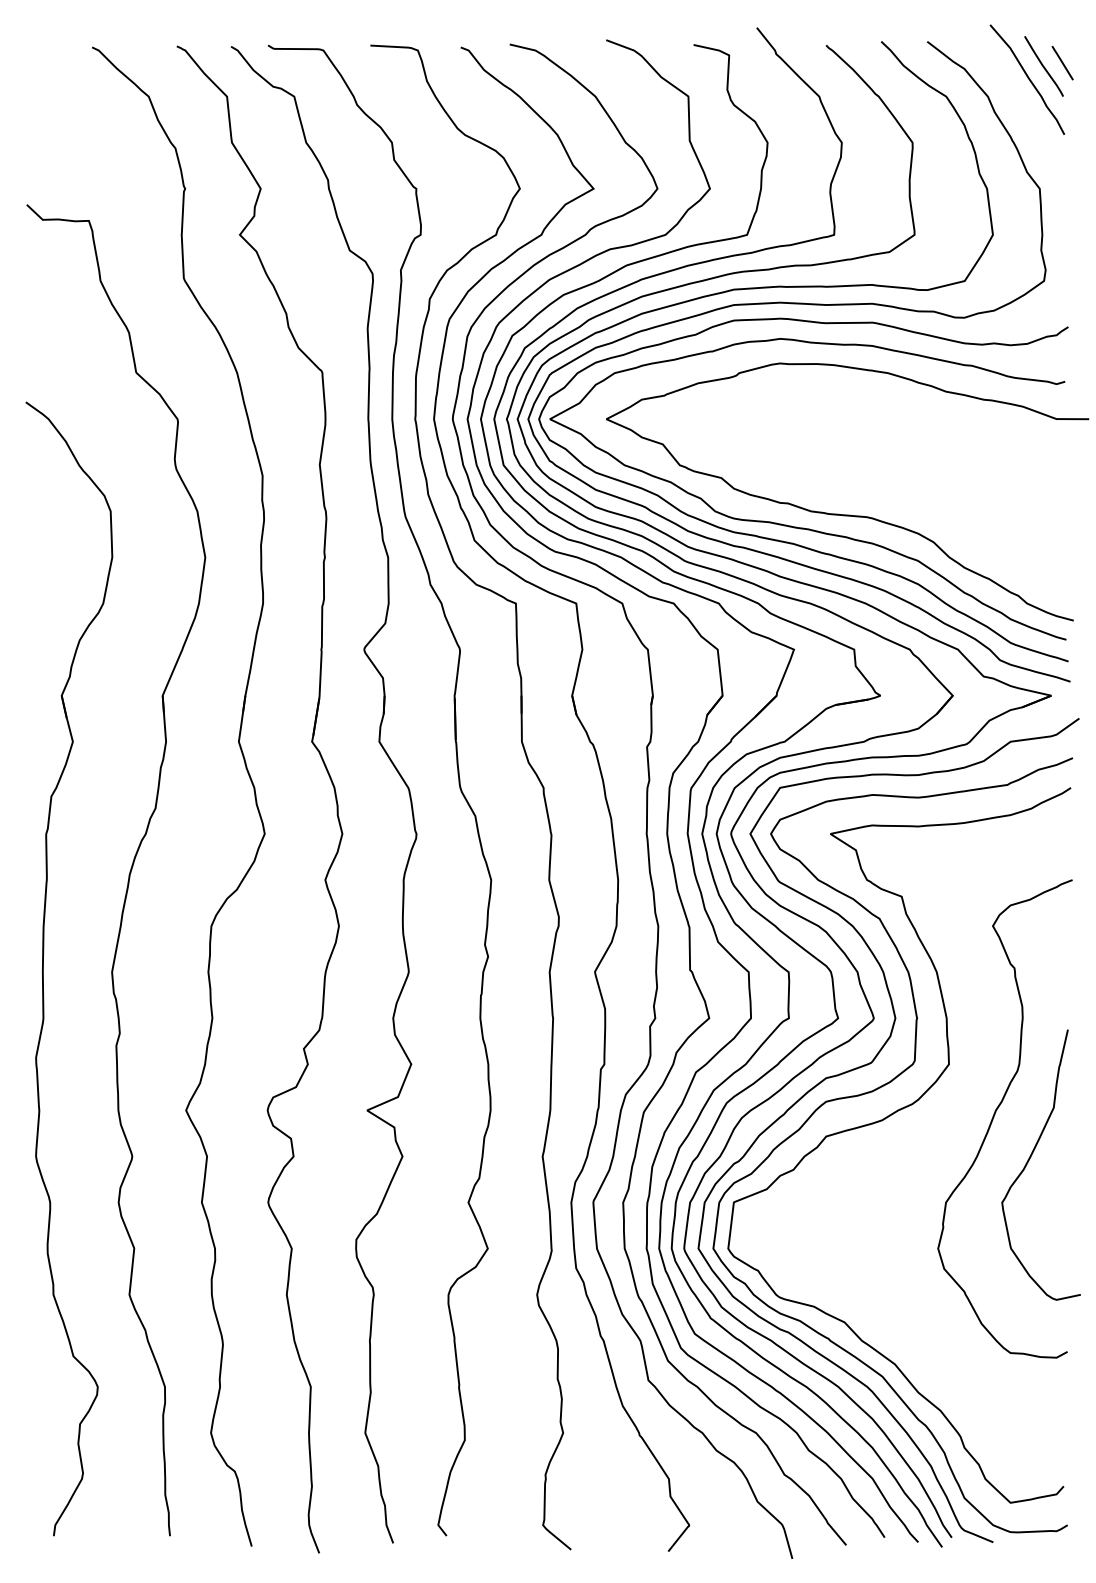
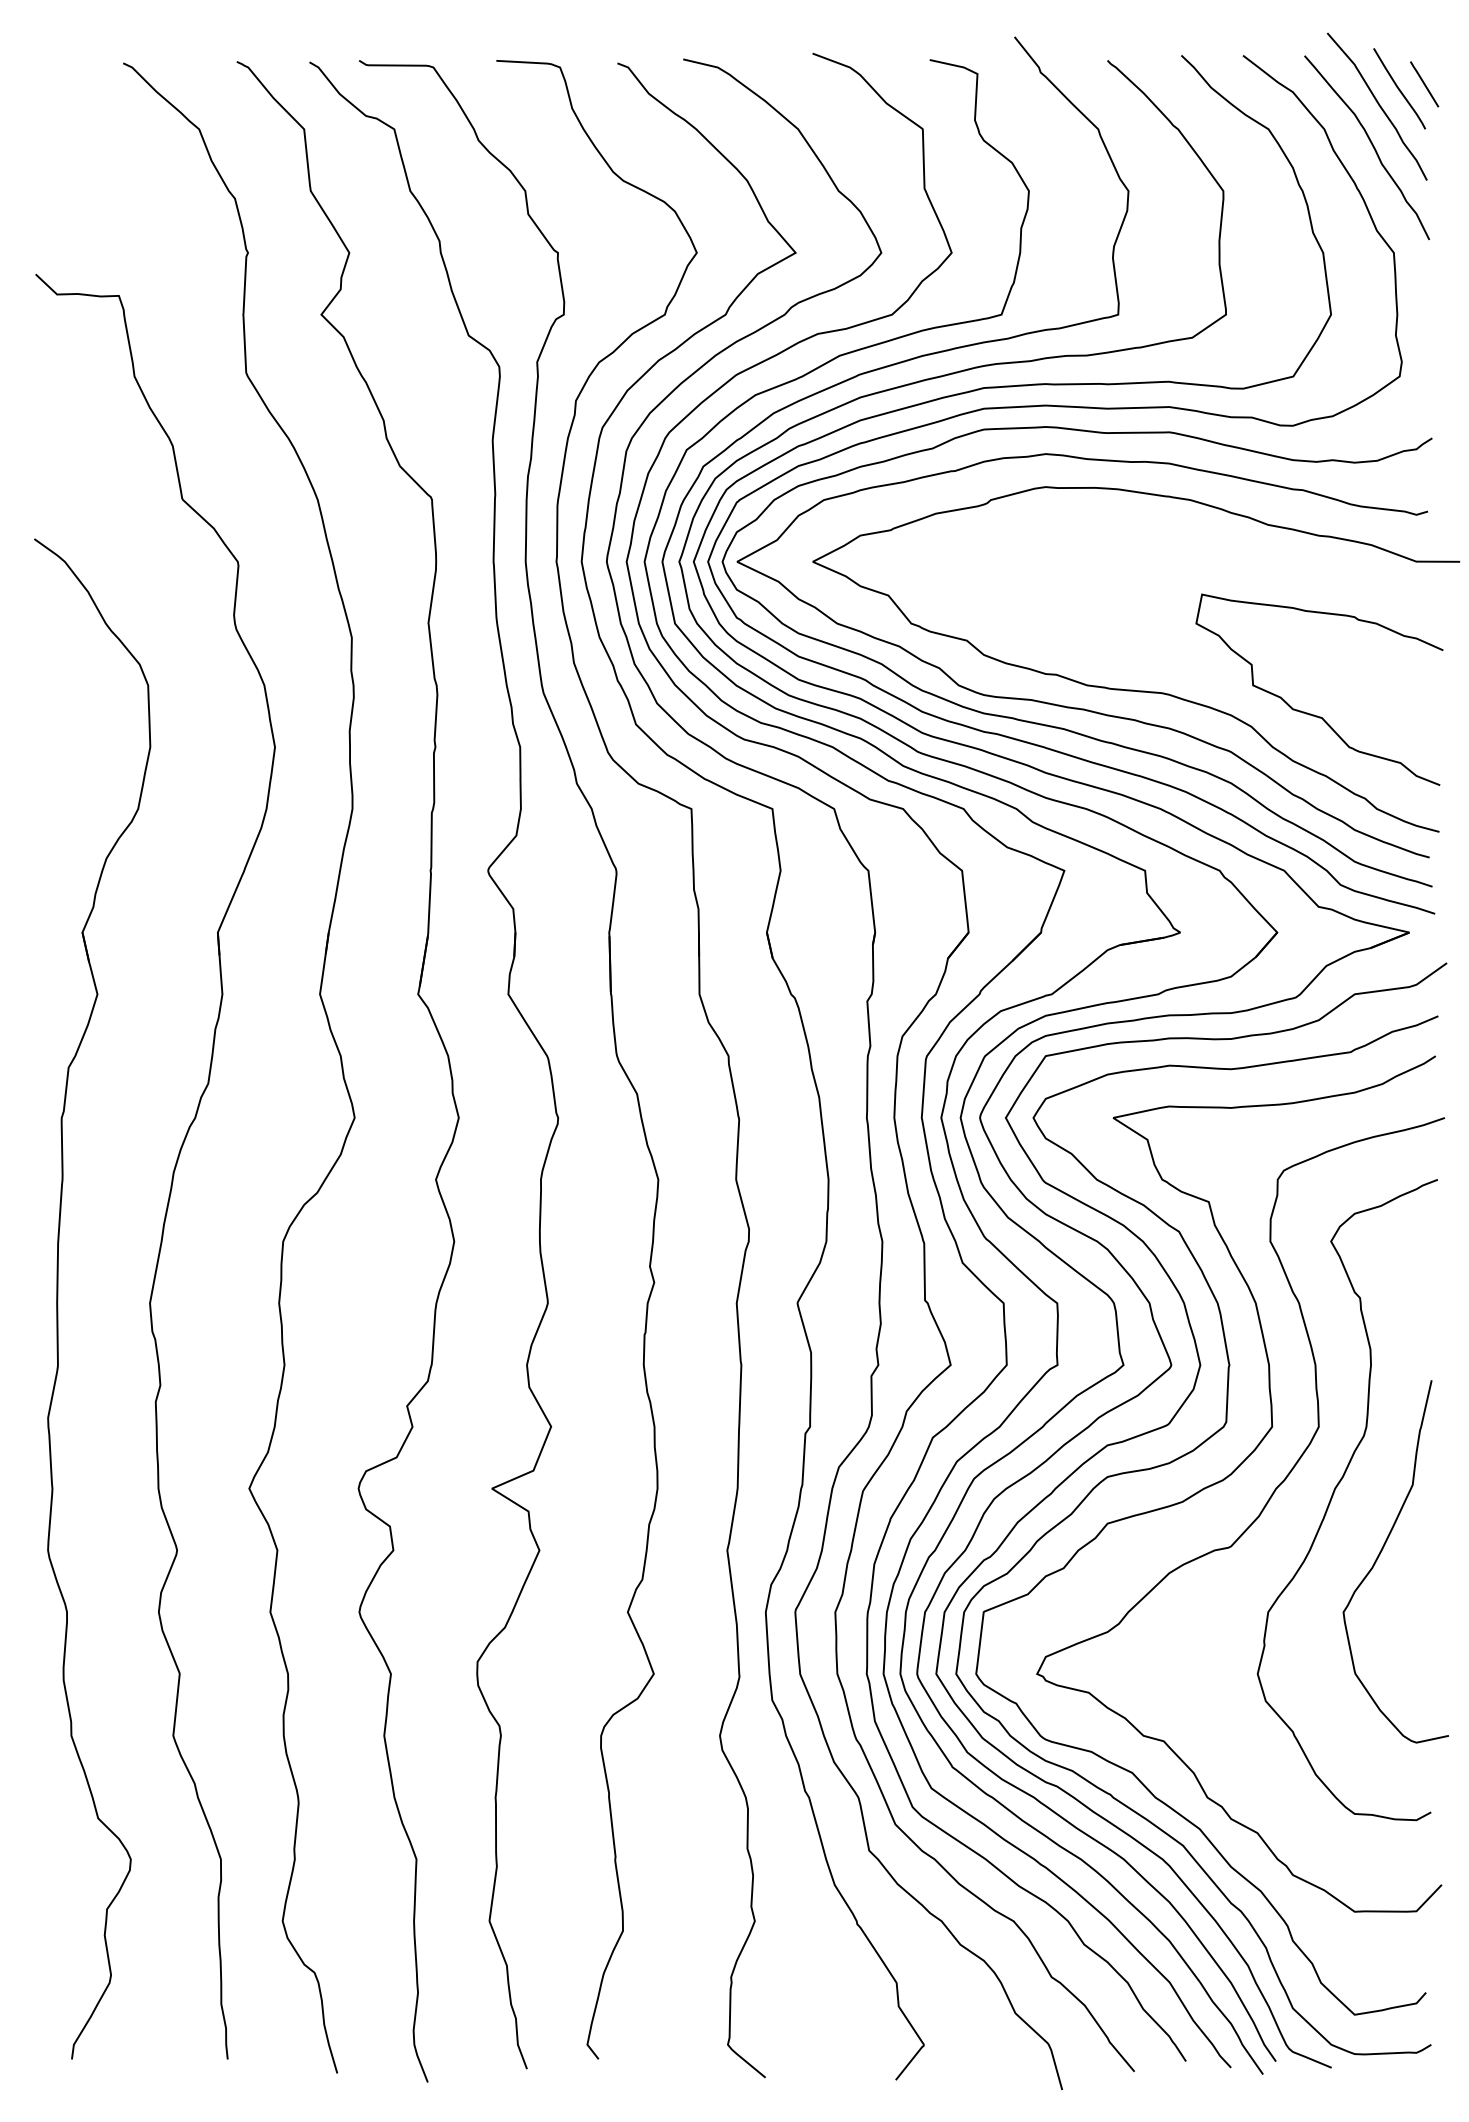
curve: (1023, 108) -> (1371, 145), added
curve: (978, 532) -> (1311, 713), added
curve: (933, 1135) -> (1251, 1522), added

